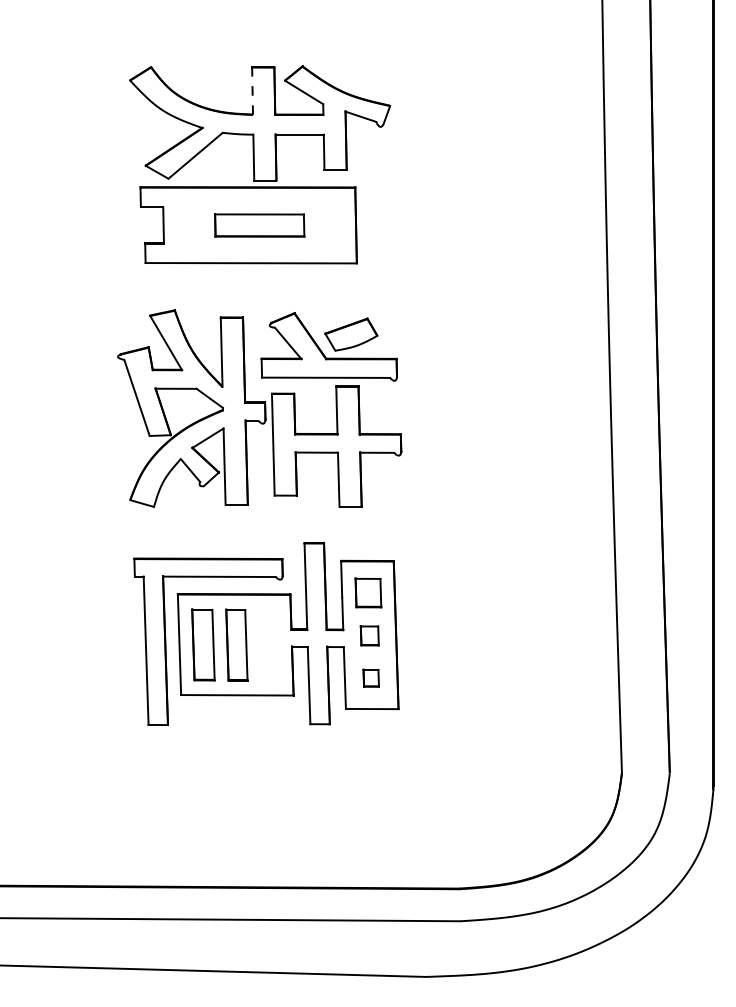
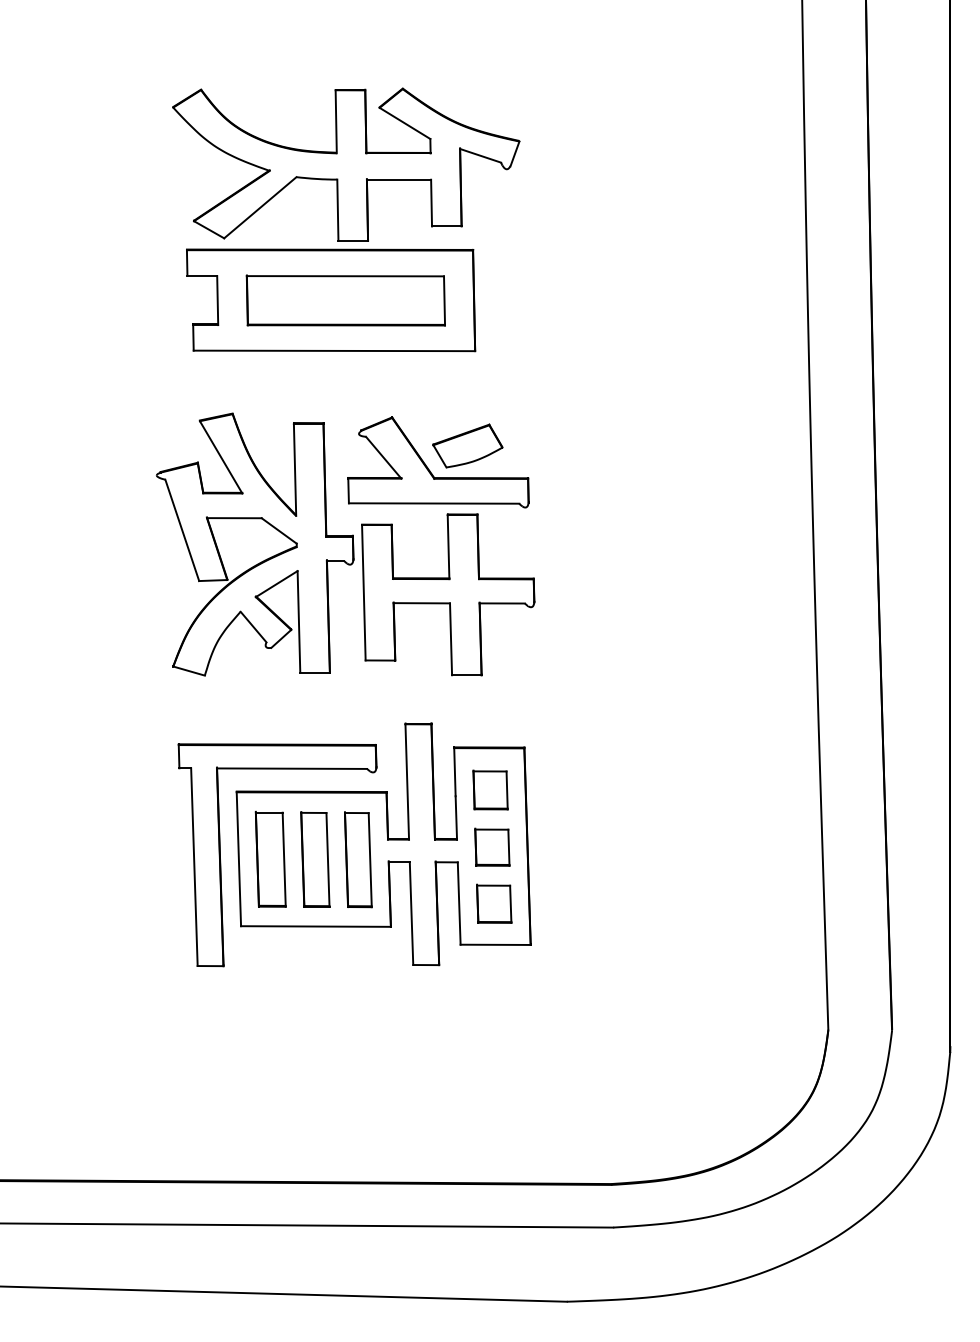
line: (252, 91) -> (336, 121), dashed -> solid
part: (259, 225) -> (345, 300), size x1.67
part: (369, 635) -> (492, 846), size x1.43
part: (269, 644) -> (358, 859), added
part: (371, 678) -> (494, 903), size x1.67

